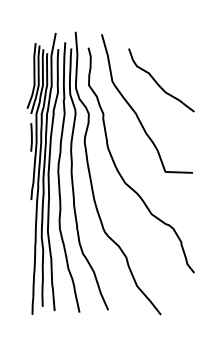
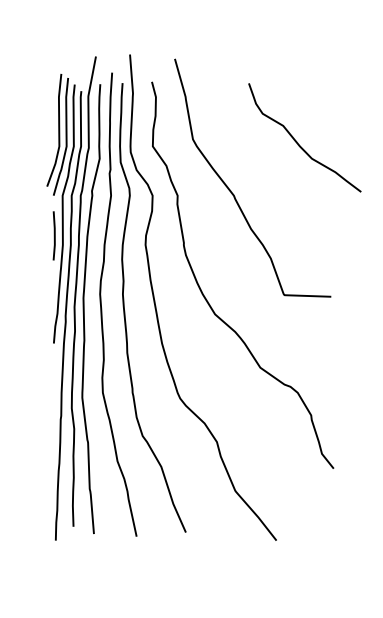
curve: (158, 83) -> (299, 143), moved

